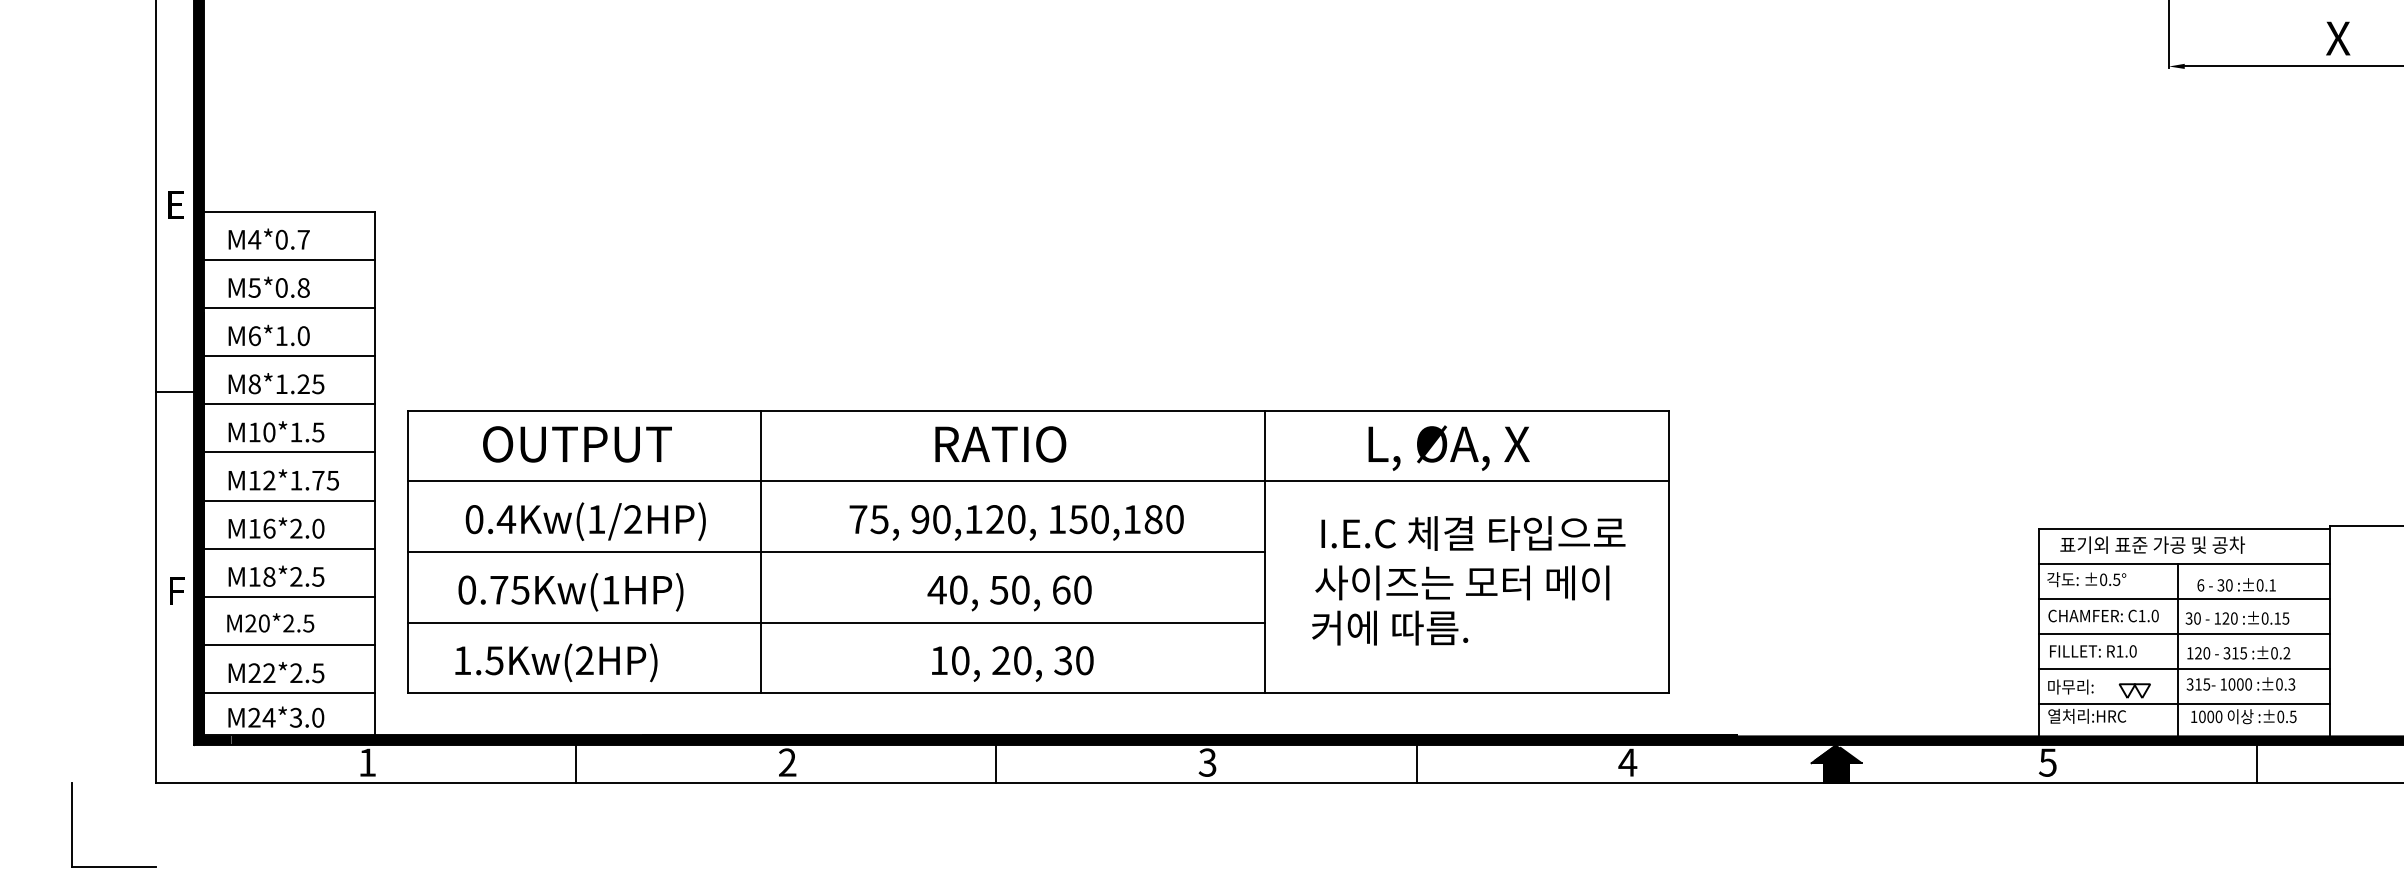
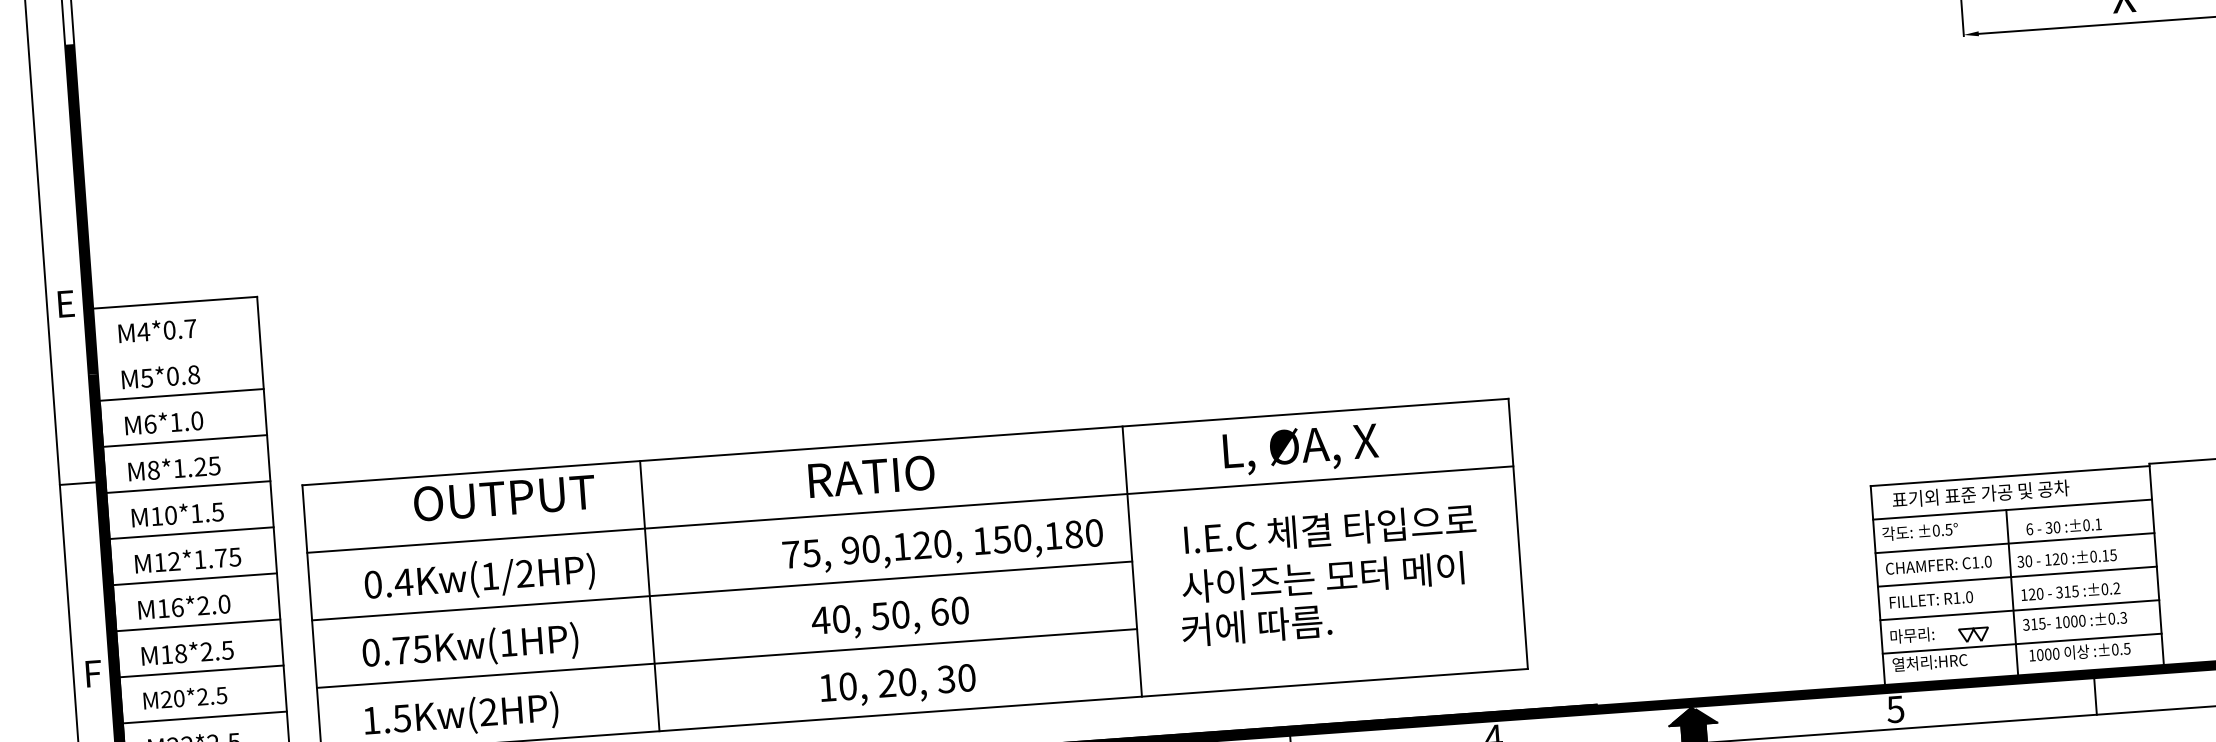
line: (289, 259) -> (178, 348), removed
text: (577, 444) -> (504, 498), moved
text: (1016, 522) -> (942, 546), moved

